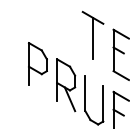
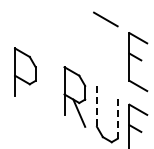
line: (92, 38) -> (105, 43), removed
part: (38, 63) -> (25, 71), moved
line: (84, 93) -> (96, 106), solid -> dashed
line: (103, 103) -> (117, 117), solid -> dashed

